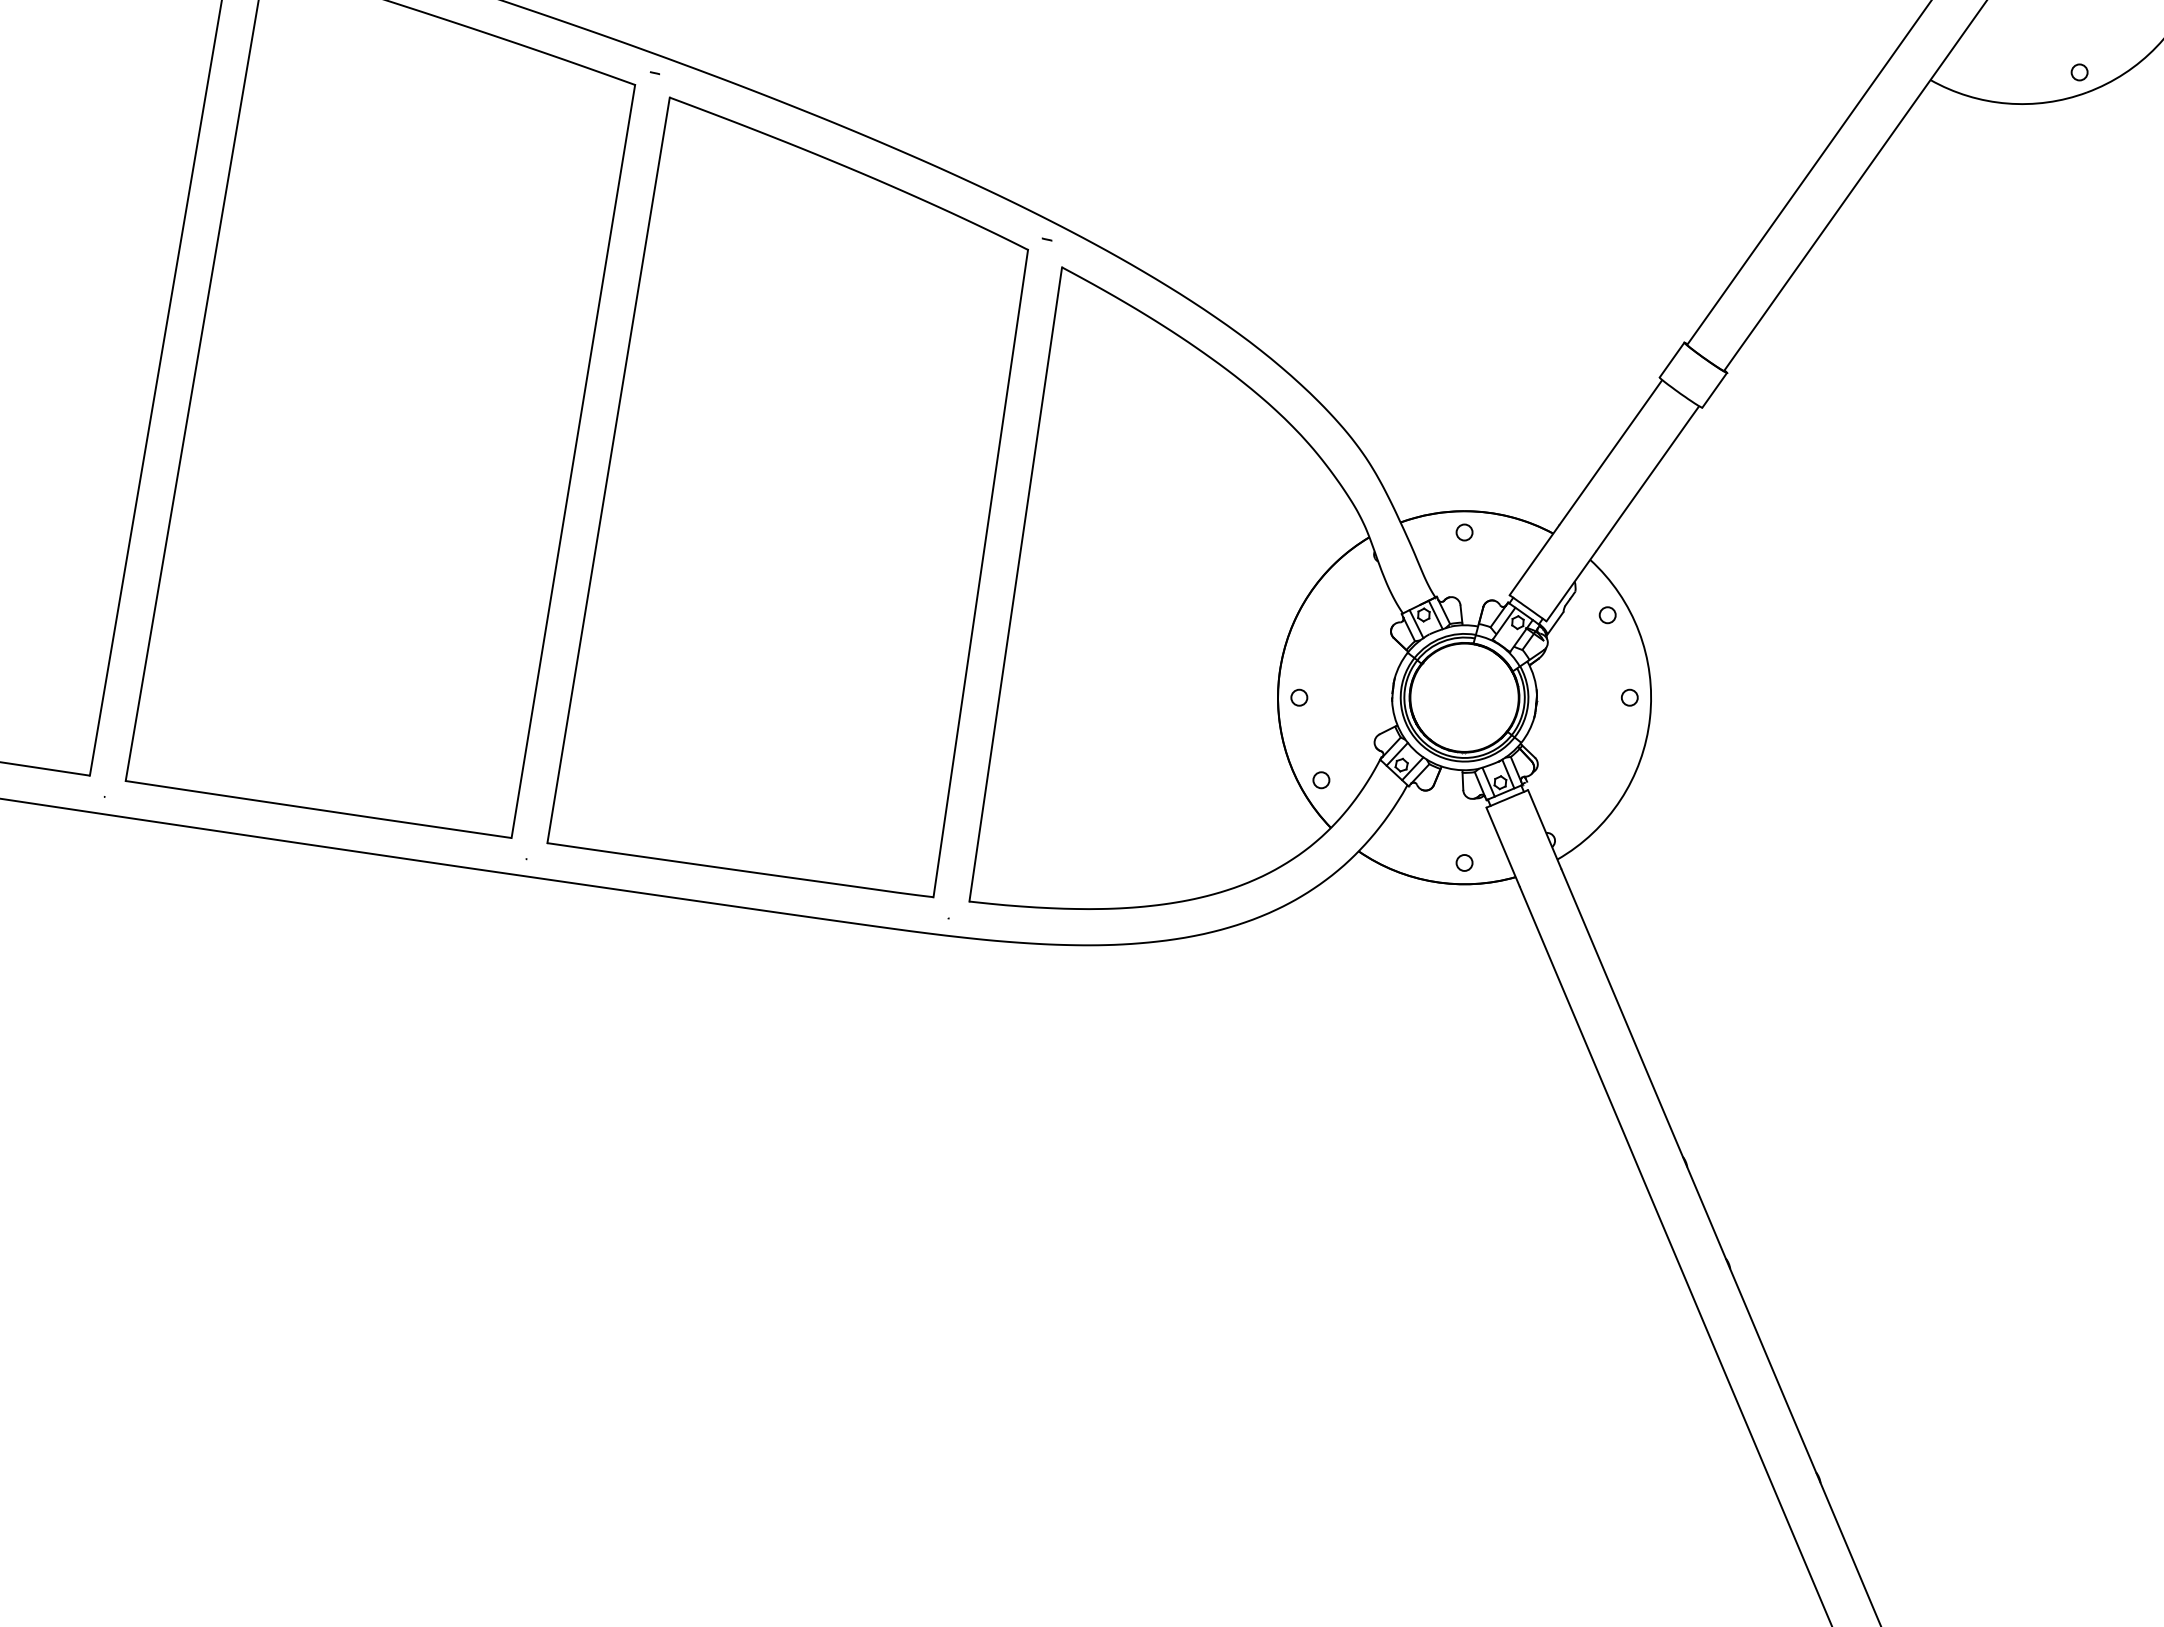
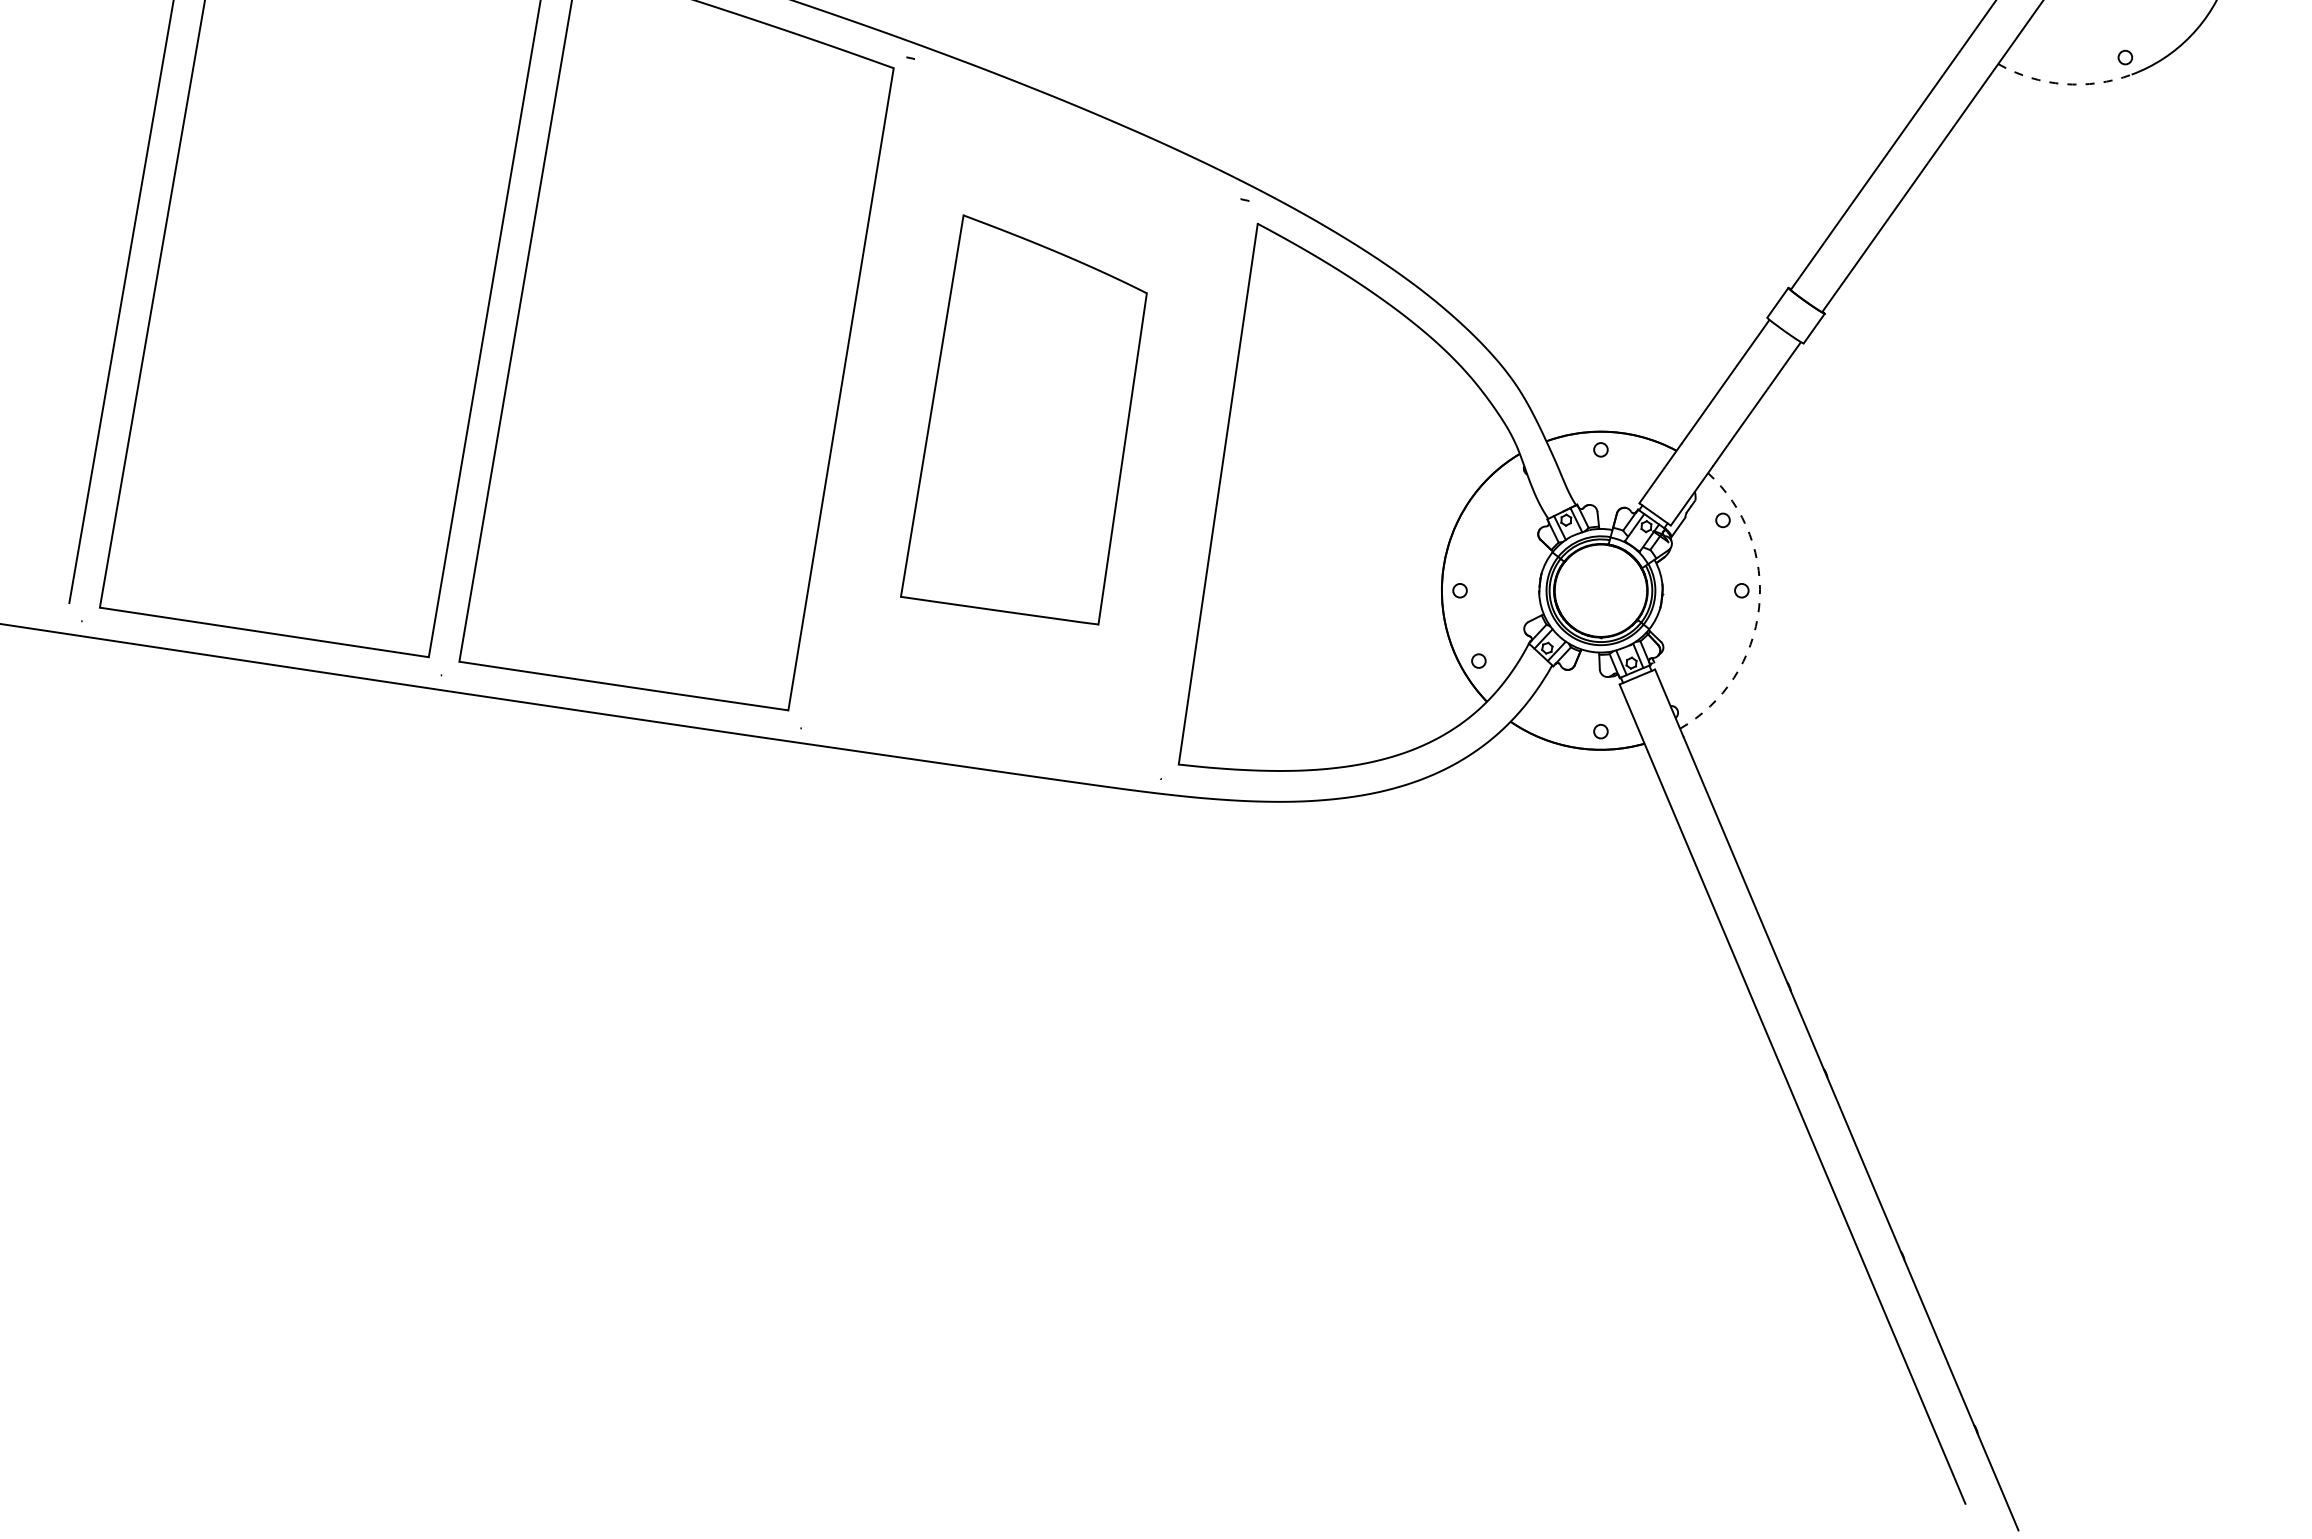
arc: (2007, 104) -> (2063, 84), solid -> dashed
part: (787, 496) -> (1023, 419), size x0.6
arc: (1650, 718) -> (1759, 608), solid -> dashed

